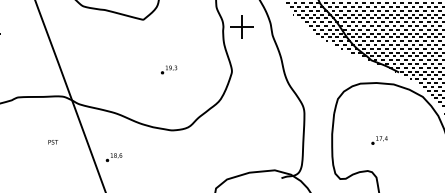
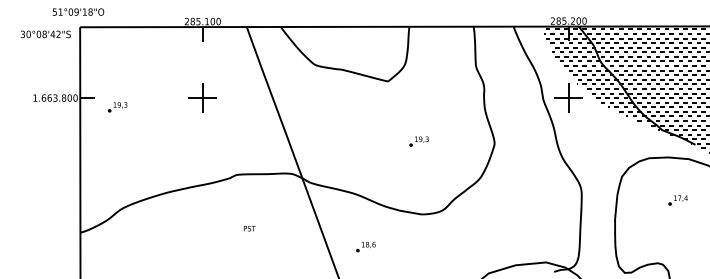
part: (241, 26) -> (568, 97), moved
part: (379, 140) -> (677, 200), moved
text: (53, 142) -> (249, 228), moved
part: (113, 157) -> (365, 246), moved

